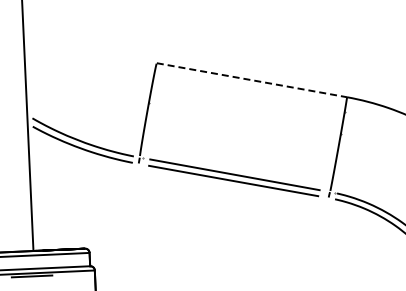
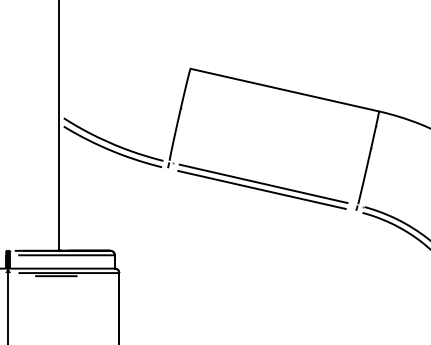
line: (251, 80) -> (284, 90), dashed -> solid

